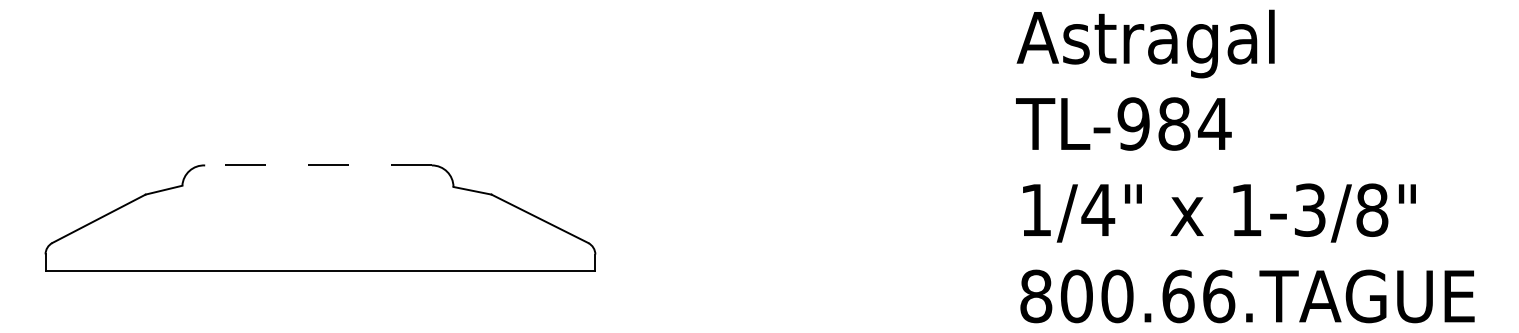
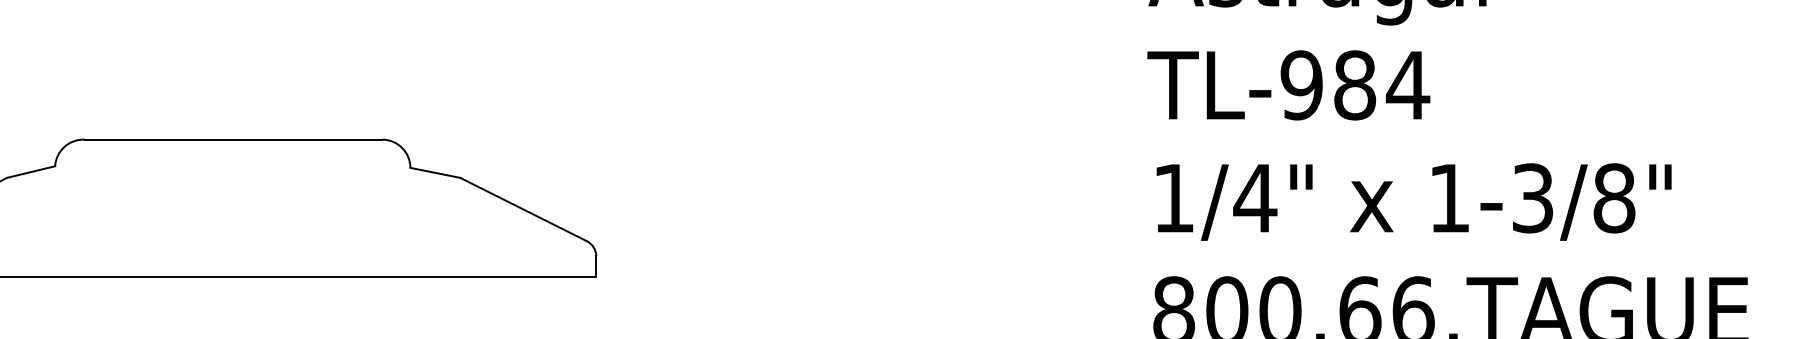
line: (318, 165) -> (233, 139), dashed -> solid

